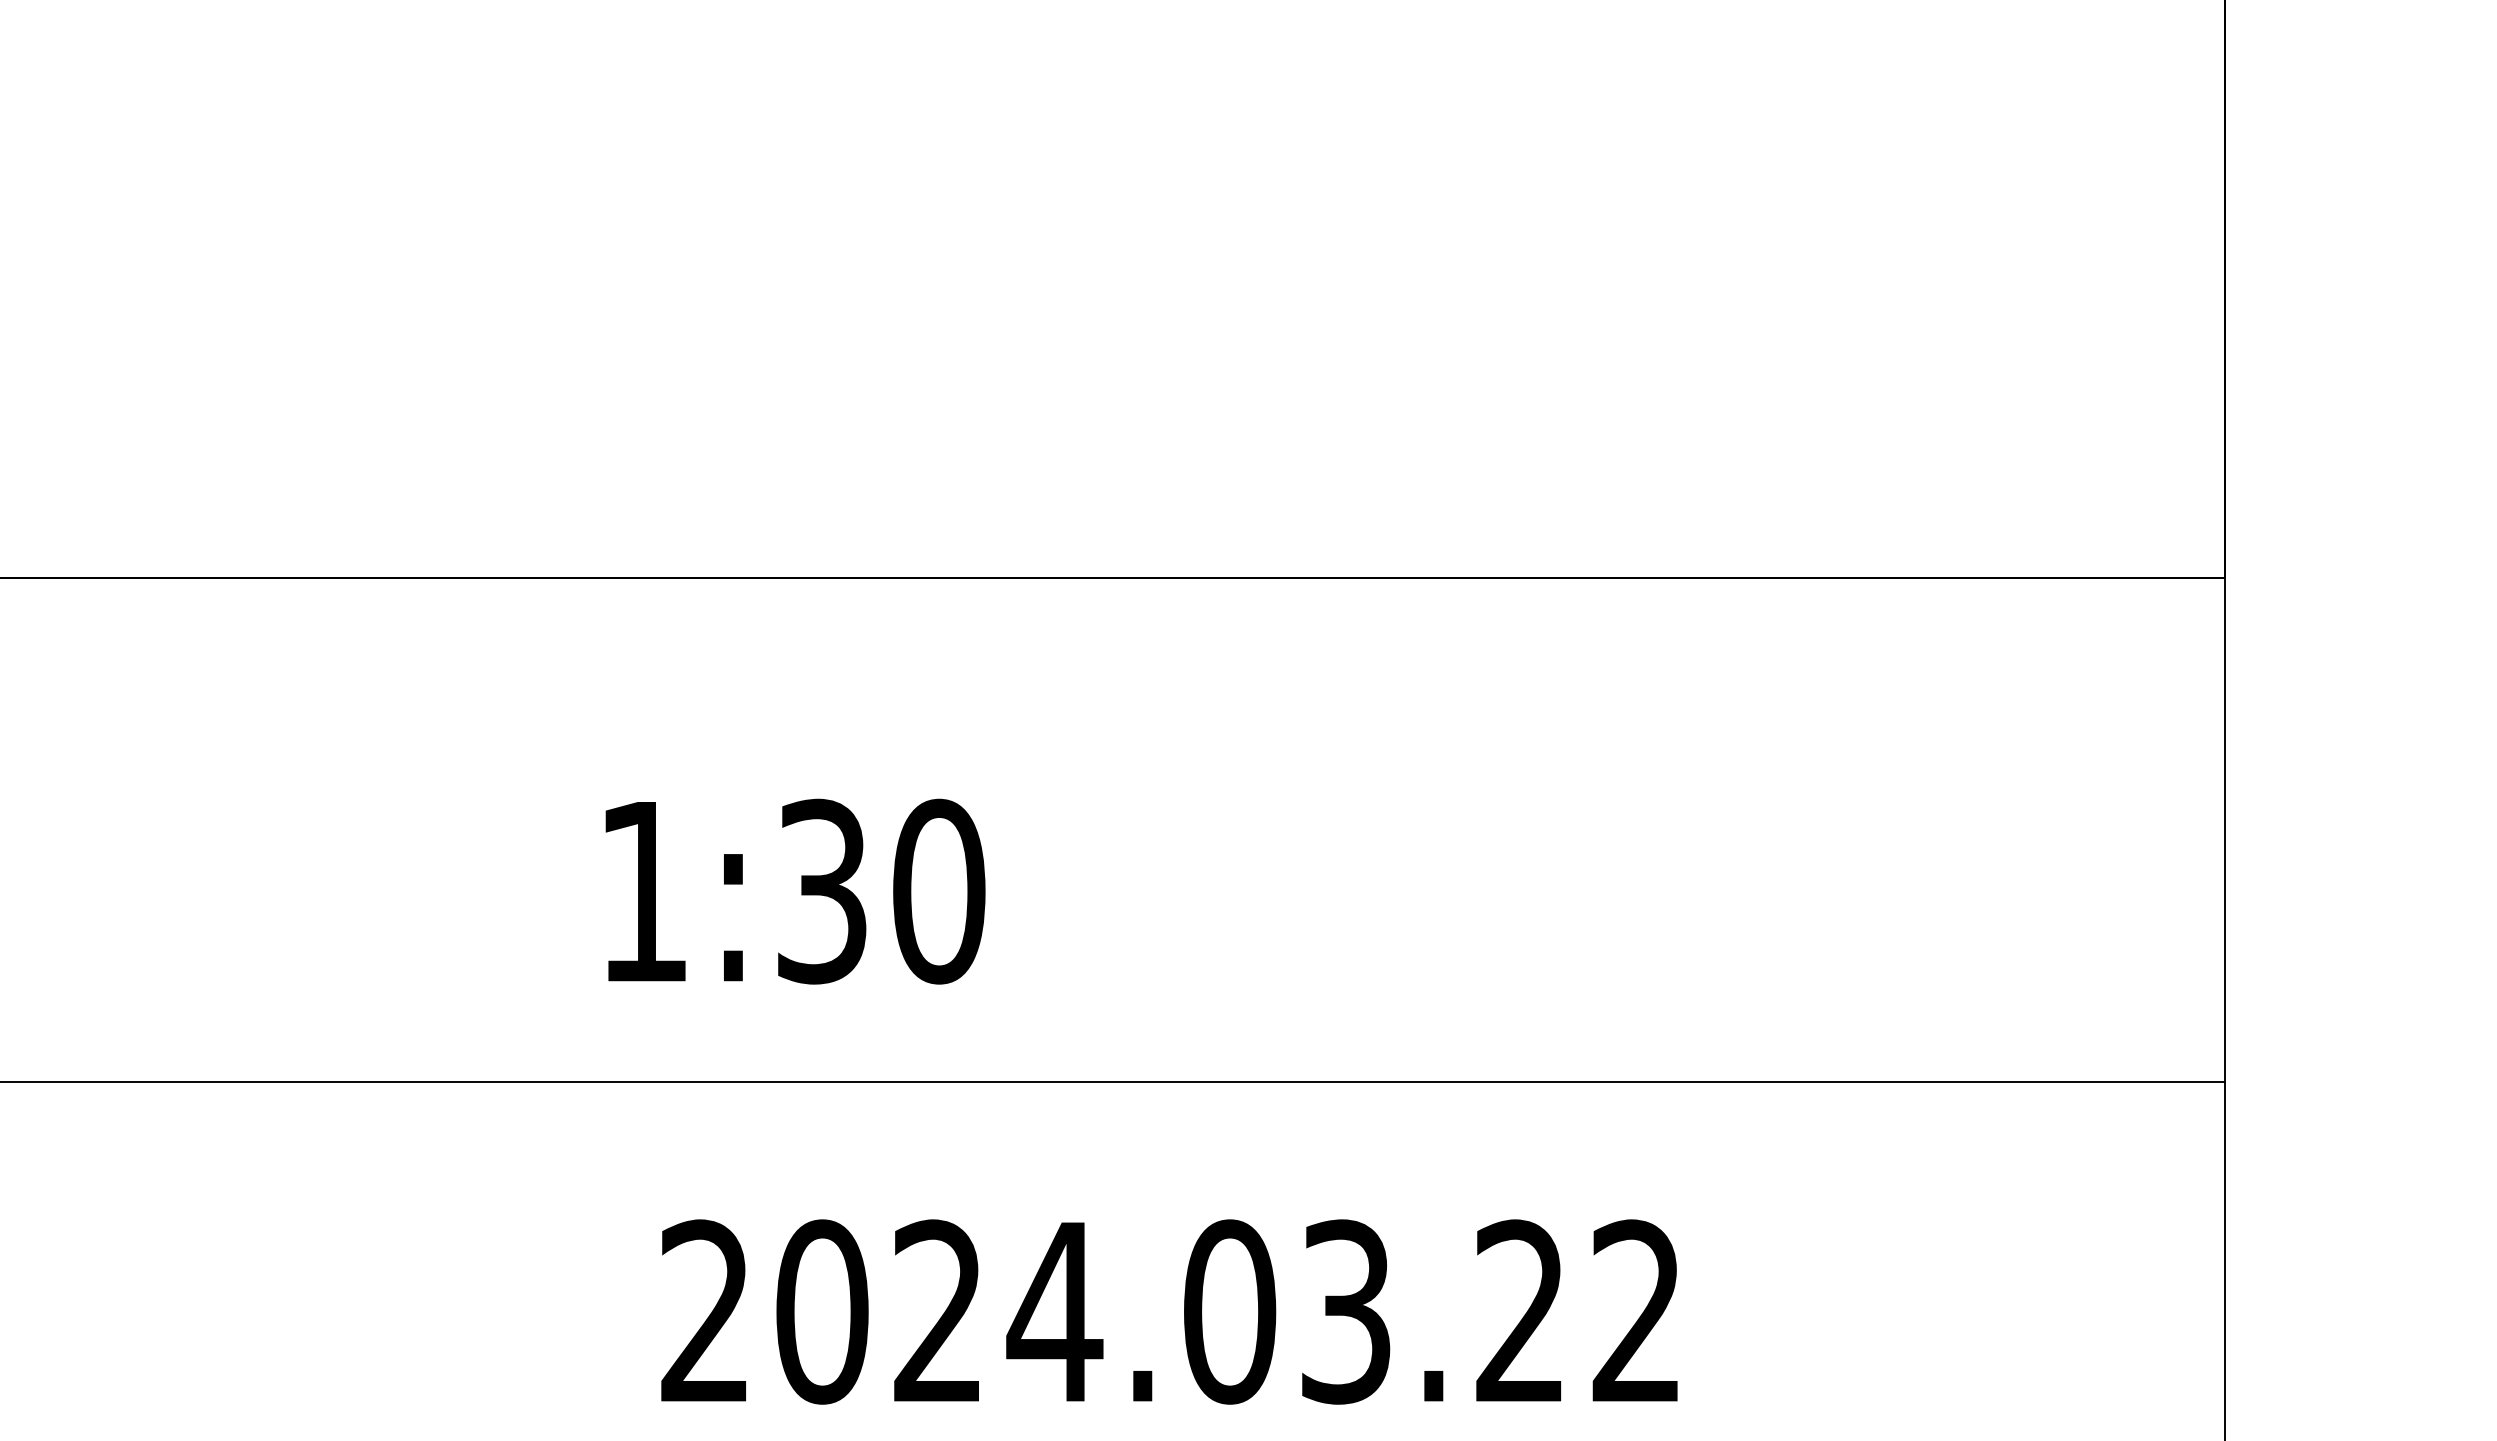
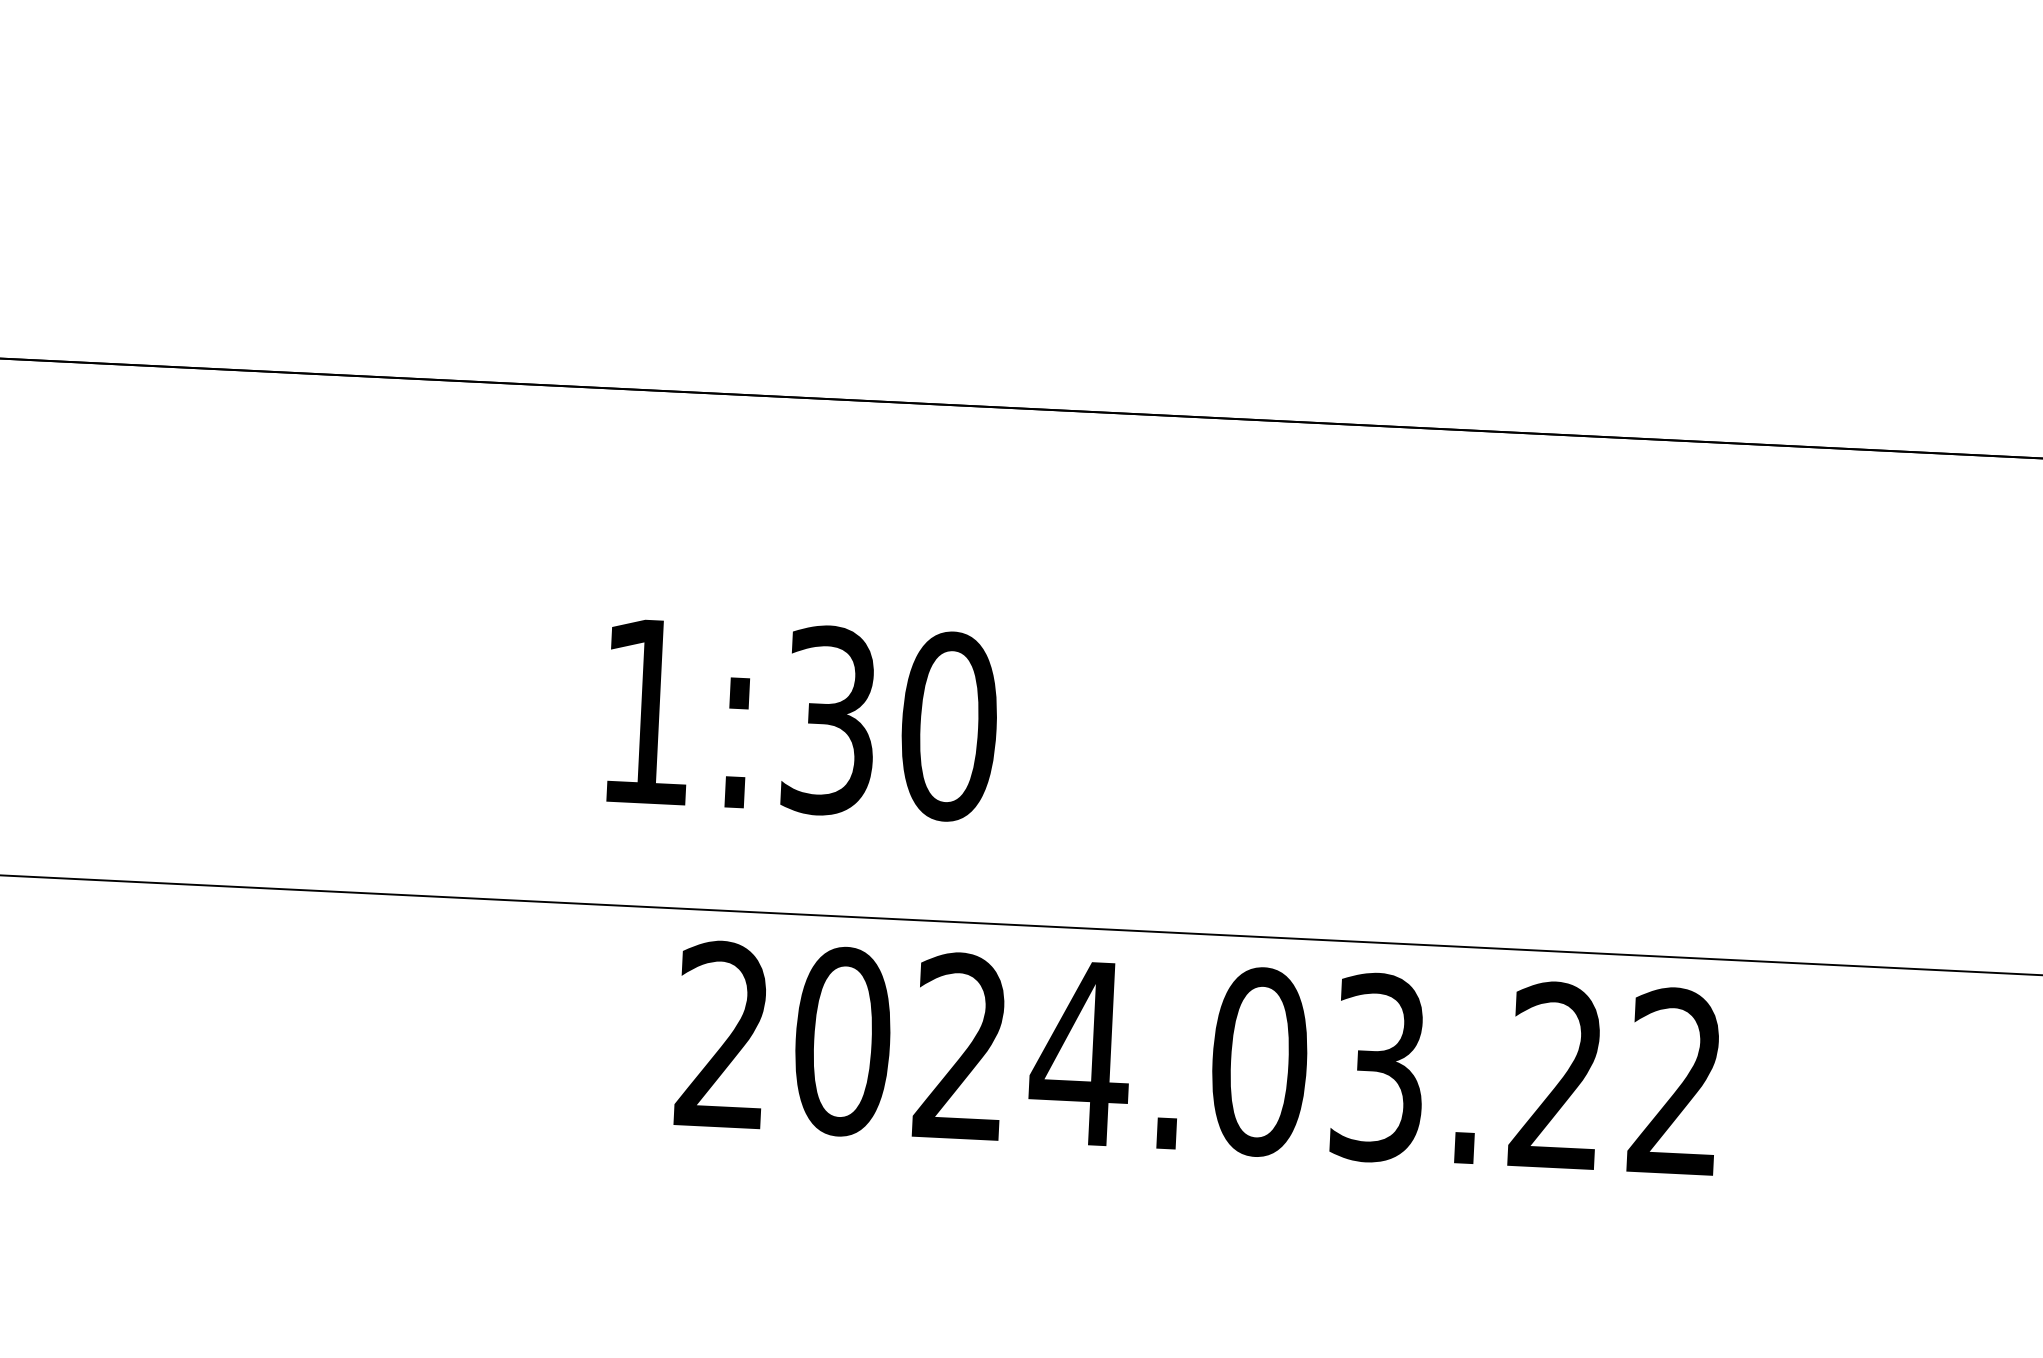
text: (1169, 1311) -> (1197, 1058), moved

